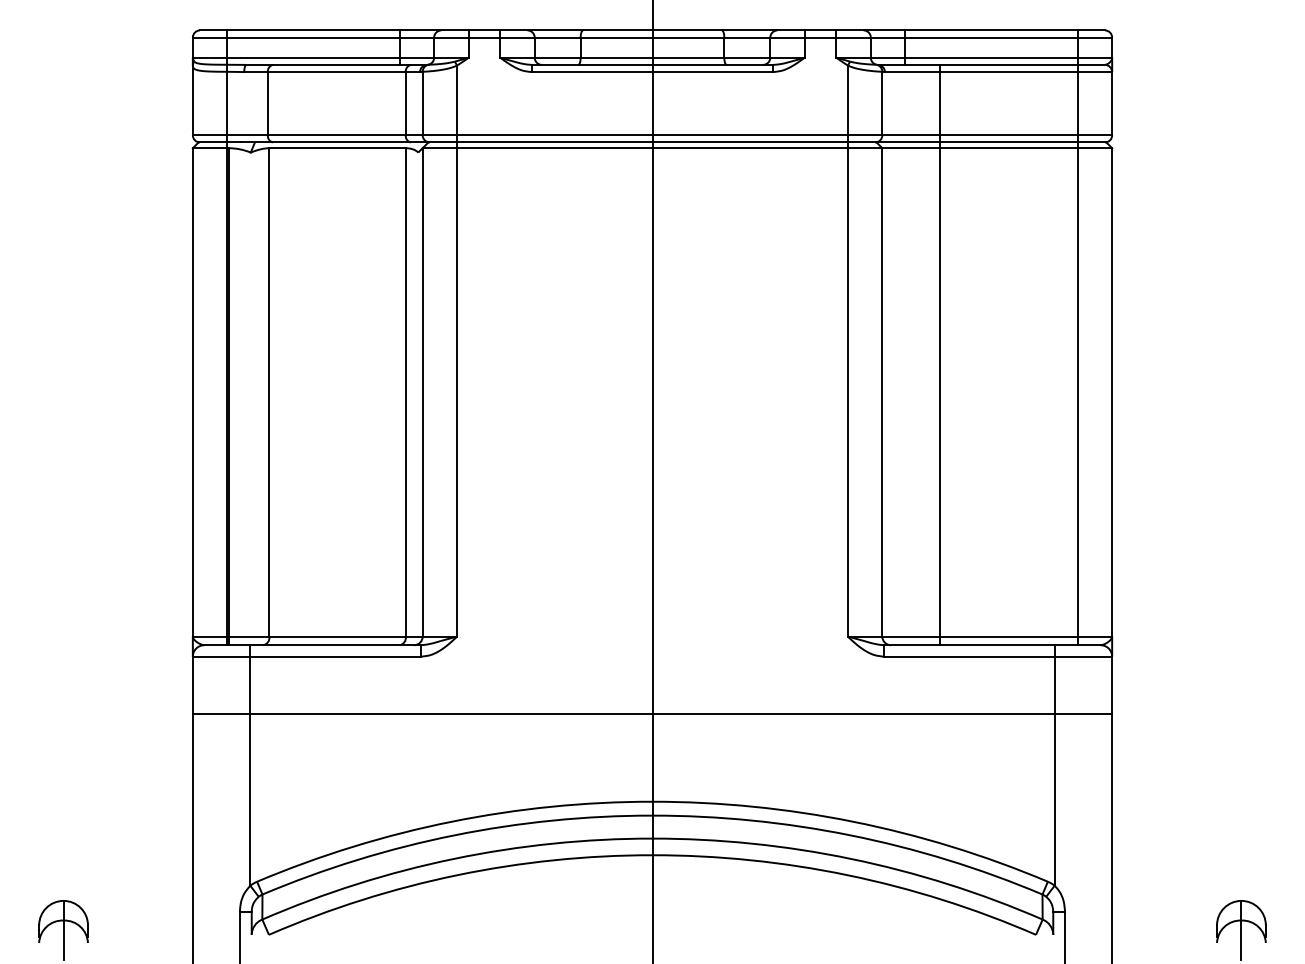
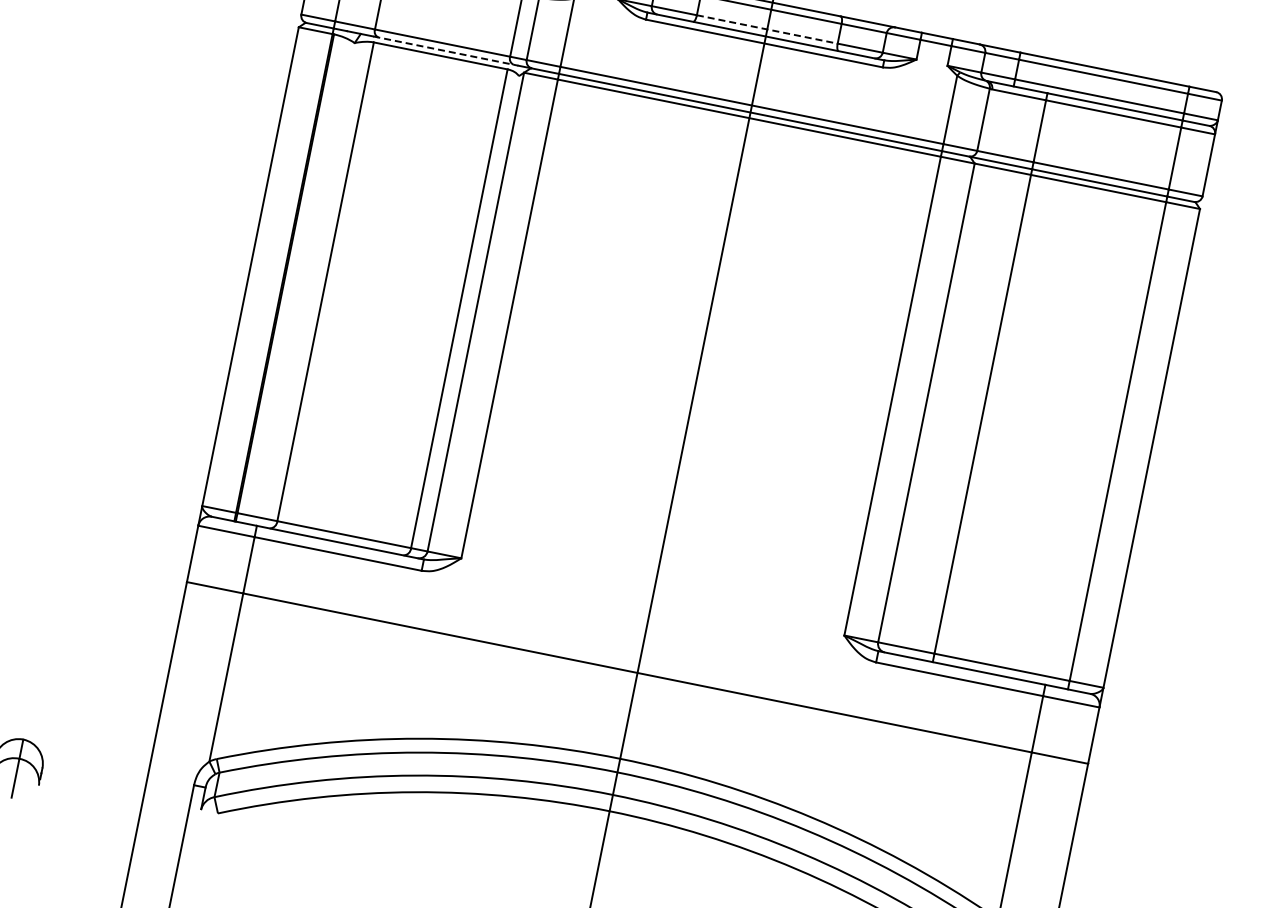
line: (652, 57) -> (767, 29), solid -> dashed
line: (342, 142) -> (446, 51), solid -> dashed

